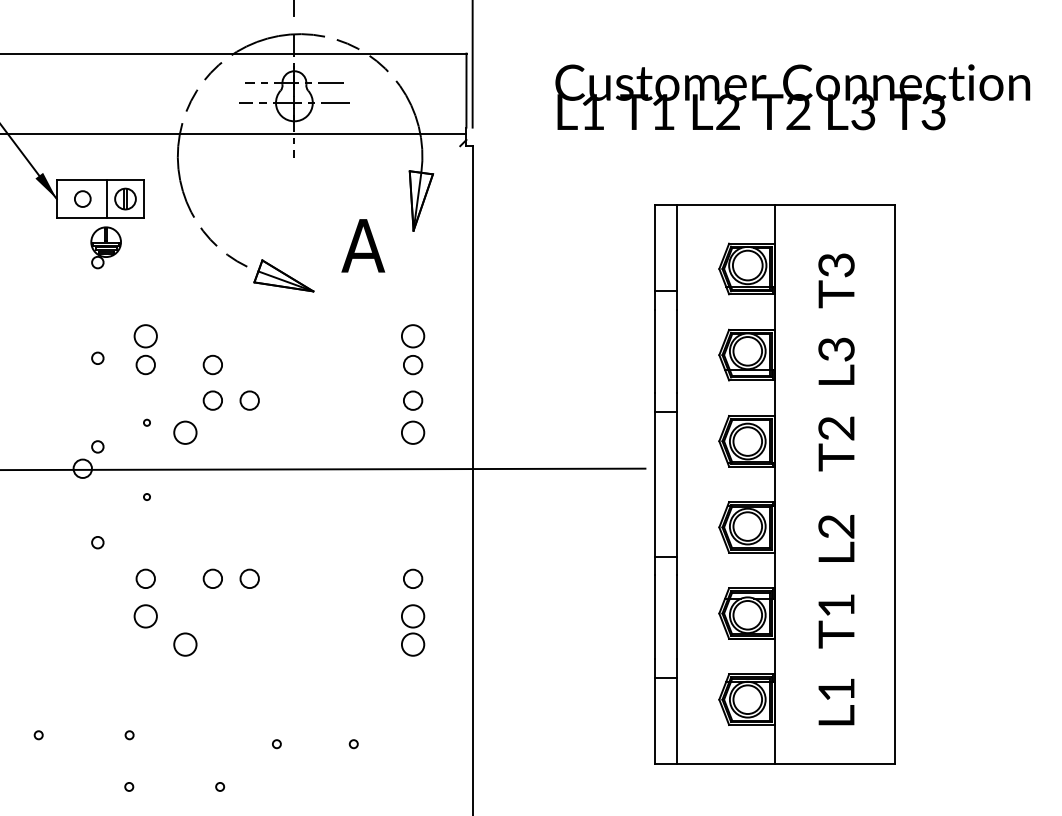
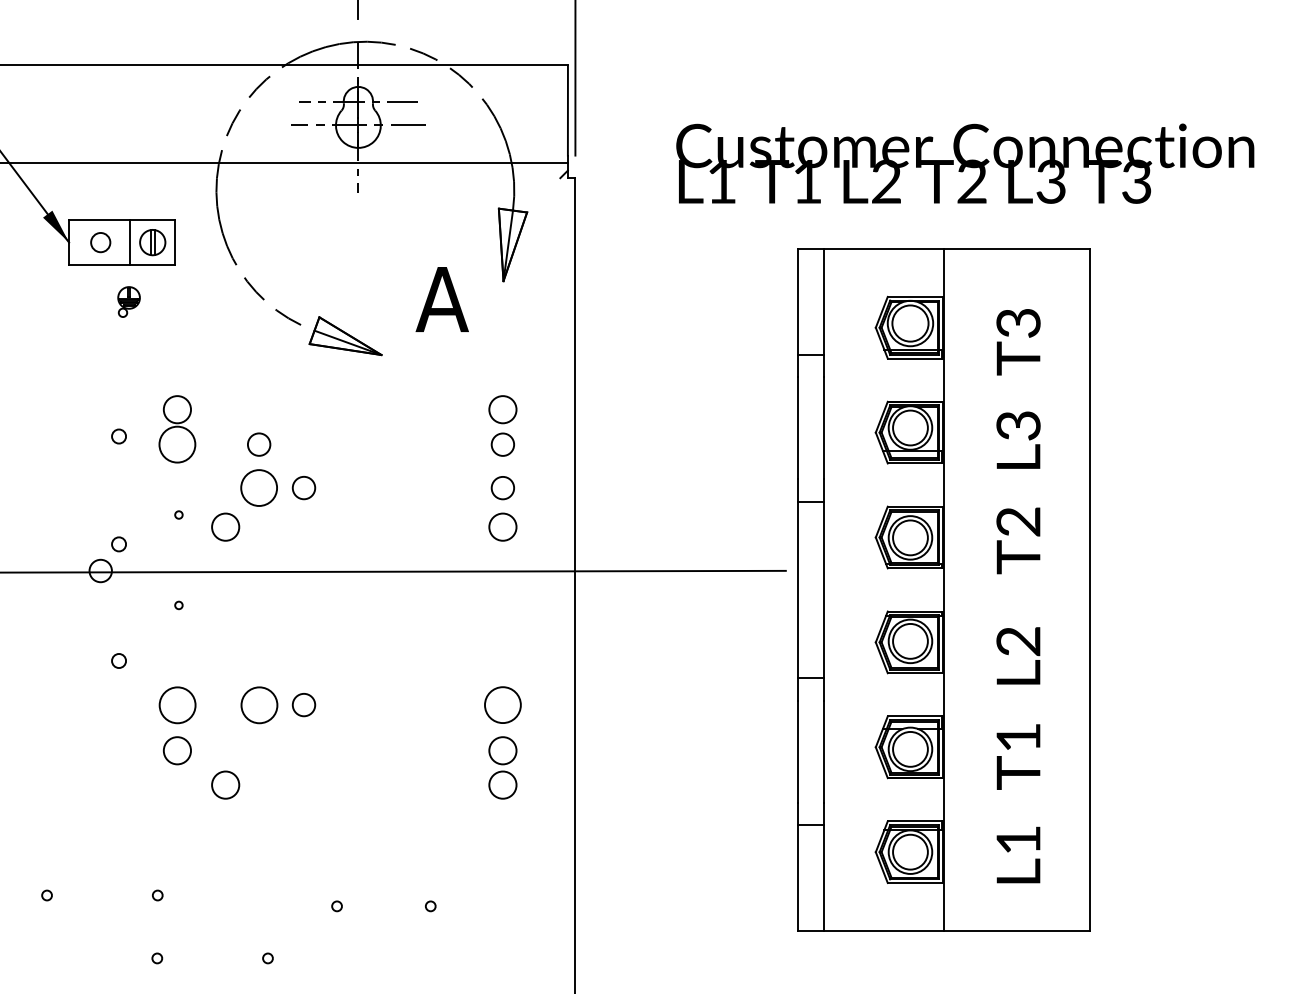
text: (792, 97) -> (964, 163), moved
part: (105, 247) -> (128, 301), size x0.6
circle: (145, 364) -> (177, 444), size x1.6
circle: (212, 400) -> (258, 487), size x1.6
circle: (145, 578) -> (177, 704), size x1.6
circle: (212, 578) -> (258, 704), size x1.6
circle: (412, 578) -> (502, 704), size x1.6

